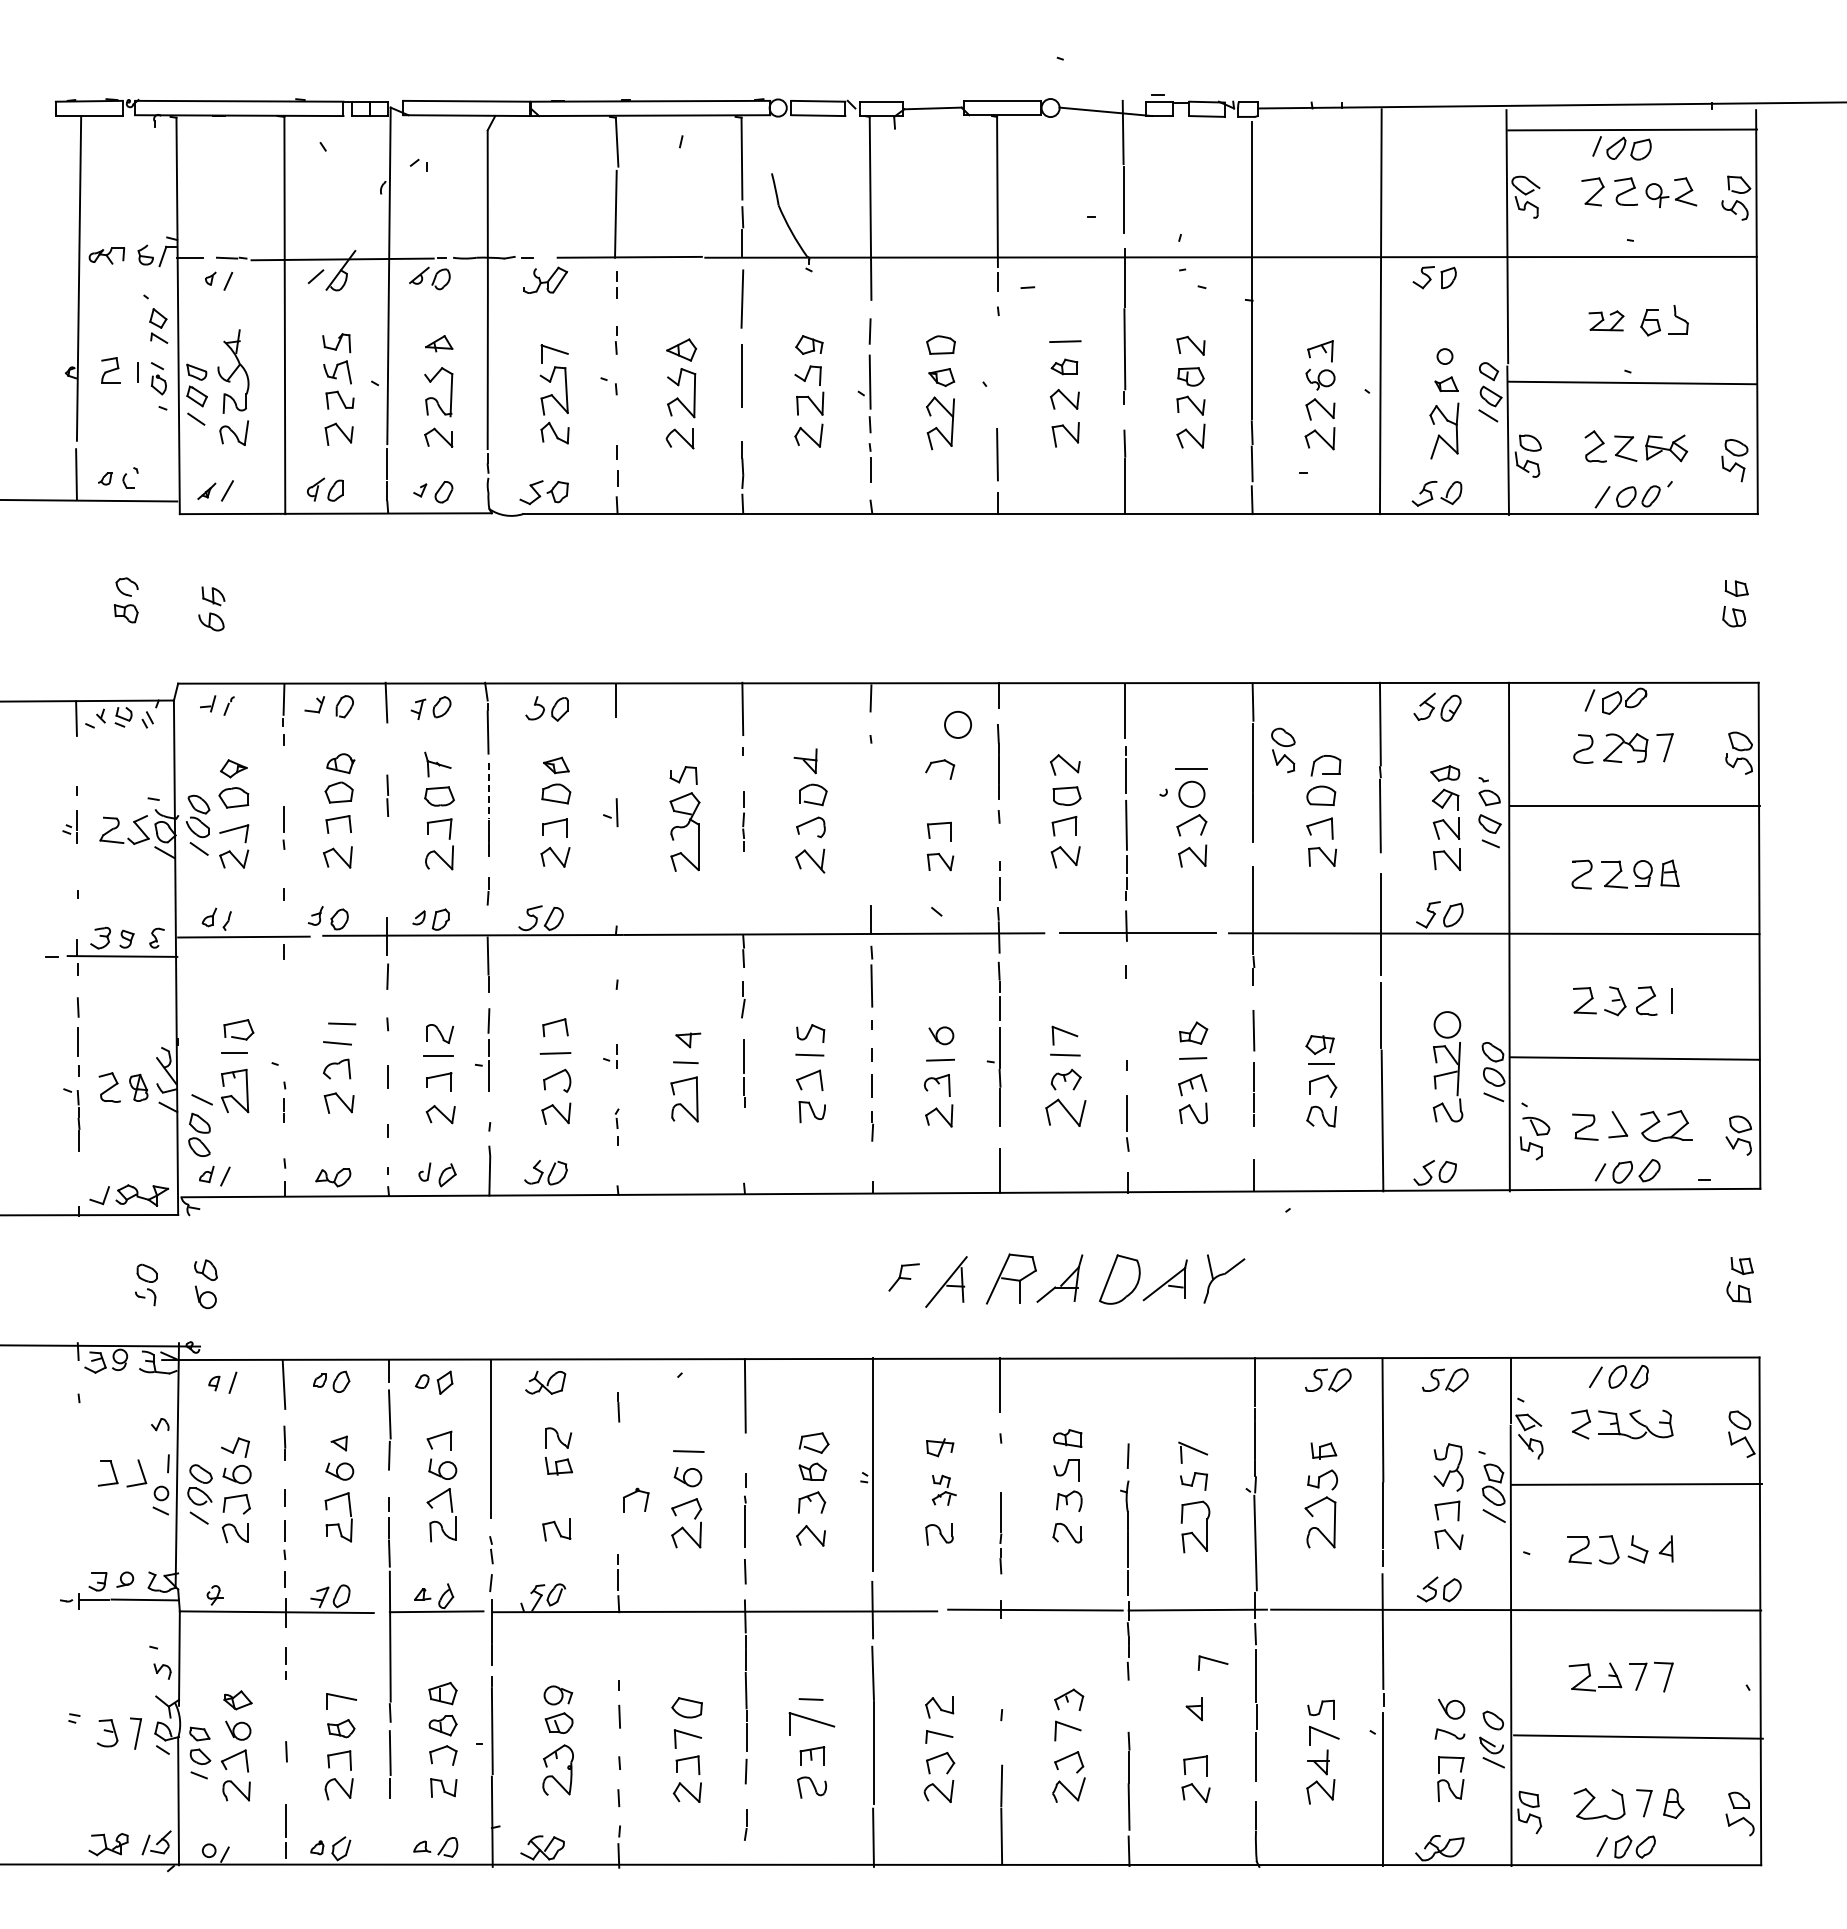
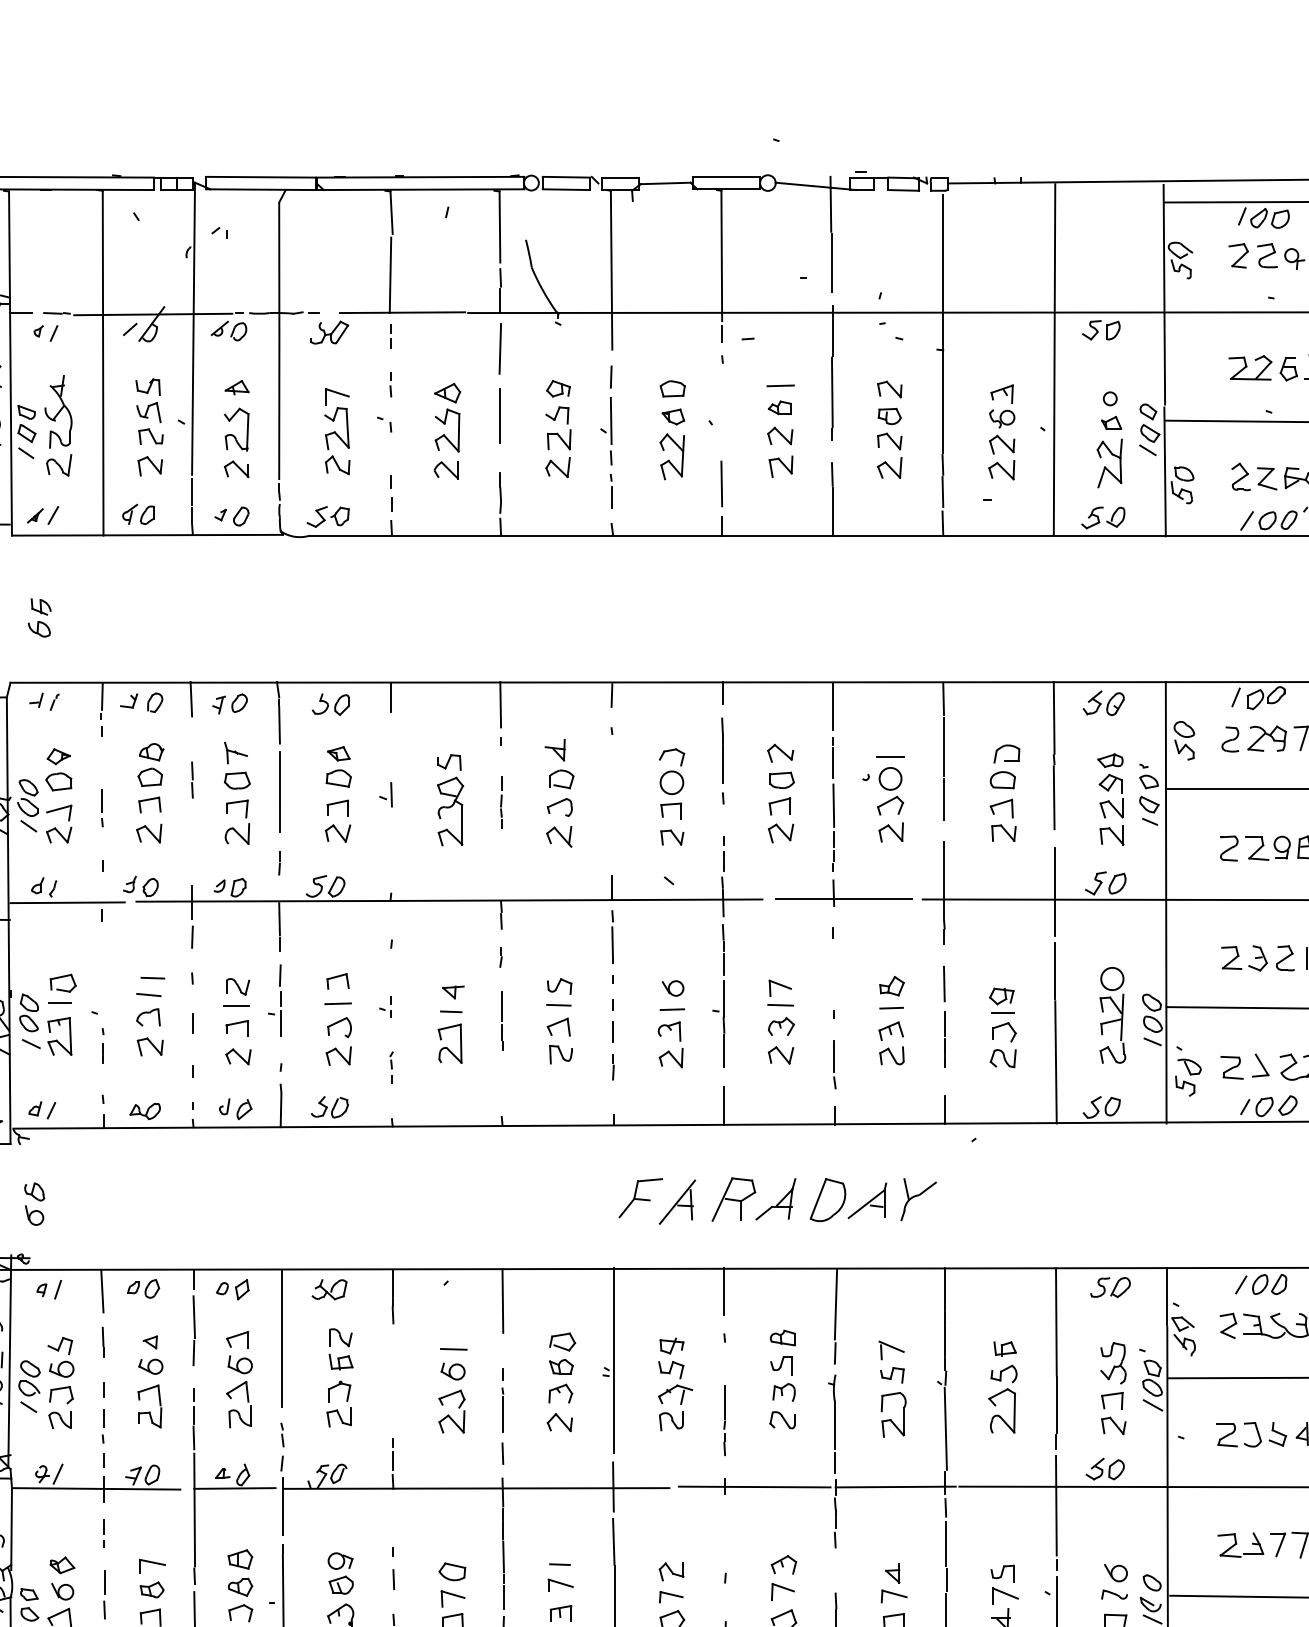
part: (1606, 320) -> (1250, 367), size x1.43
circle: (957, 724) -> (671, 782), moved
part: (1283, 750) -> (1184, 740), moved
line: (488, 790) -> (279, 775), dashed -> solid
part: (742, 999) -> (500, 956), size x0.62
part: (1065, 1112) -> (780, 1055), size x0.71
part: (199, 1134) -> (29, 1012), moved
part: (903, 1277) -> (640, 1198), size x1.67
line: (618, 1375) -> (392, 1283), added
part: (1328, 1380) -> (1009, 1287), removed
line: (1128, 1399) -> (835, 1304), added
part: (944, 1490) -> (675, 1383), size x1.67
part: (636, 1499) -> (339, 1391), moved
line: (232, 1595) -> (57, 1474), added
part: (1212, 1662) -> (893, 1595), moved
line: (286, 1719) -> (104, 1581), added
part: (811, 1722) -> (560, 1584), size x0.62

